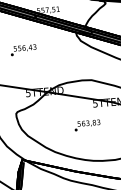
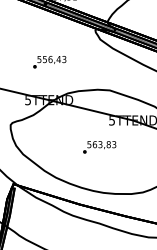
text: (23, 50) -> (49, 62), moved

